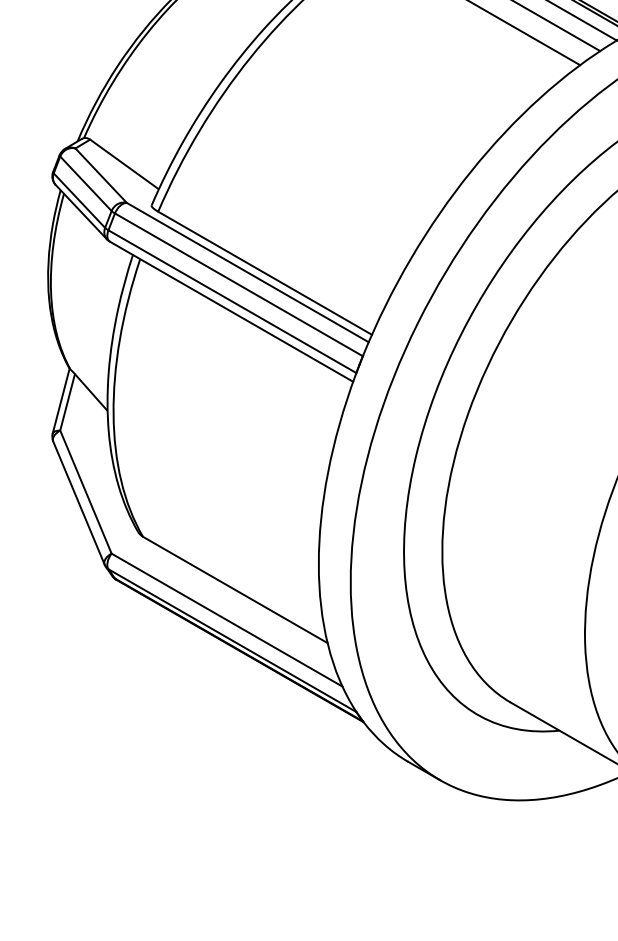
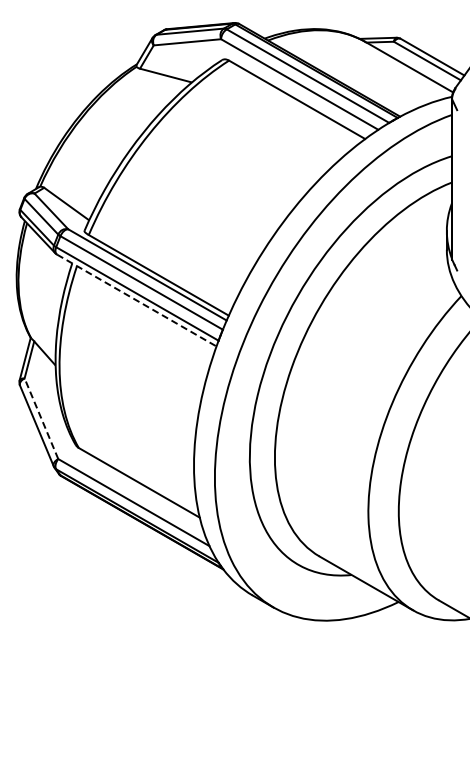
line: (231, 311) -> (136, 300), solid -> dashed
line: (86, 491) -> (41, 418), solid -> dashed

